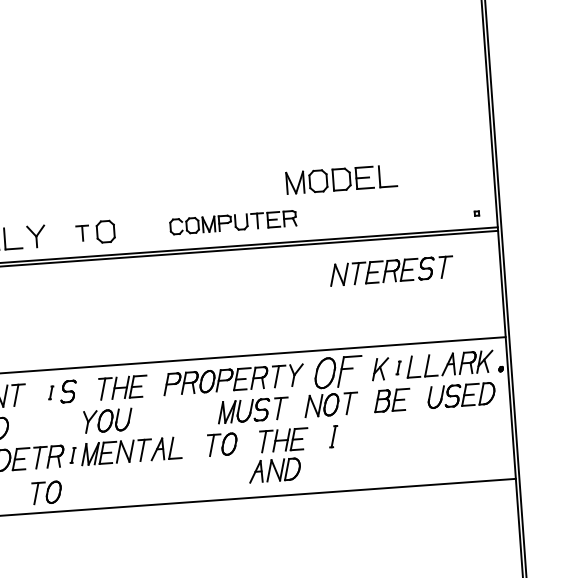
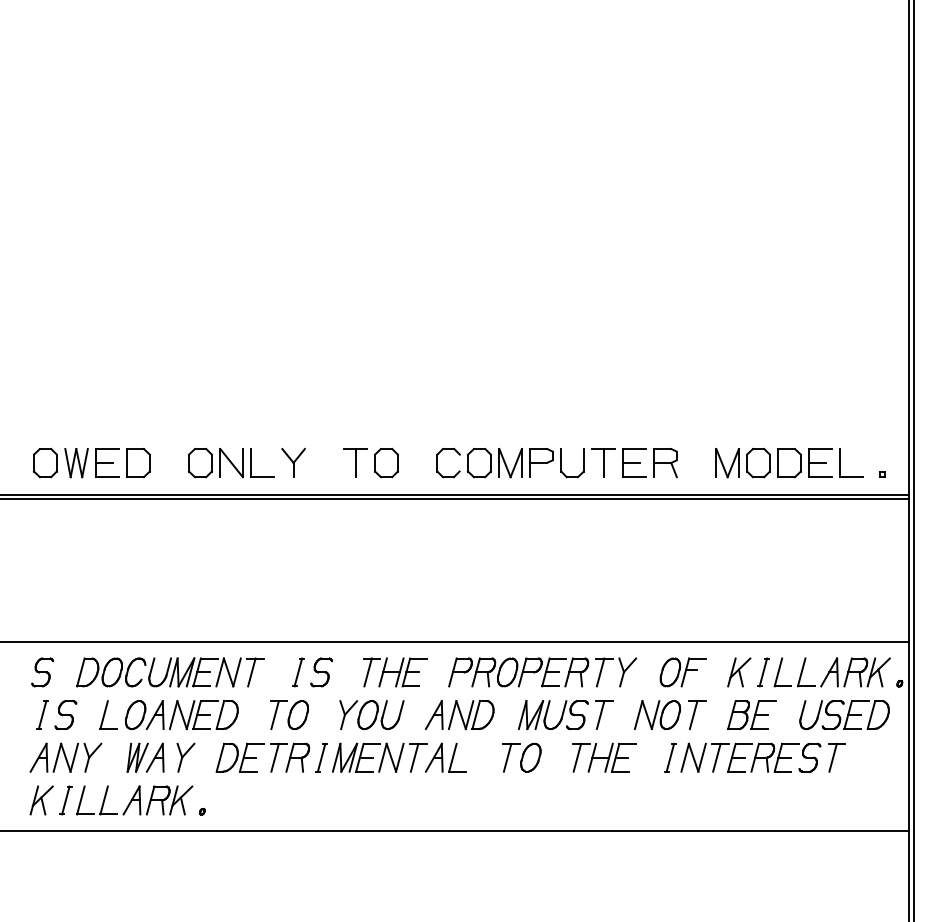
part: (341, 179) -> (789, 462), moved
part: (232, 222) -> (556, 463), size x1.43
part: (82, 232) -> (355, 462), size x1.43
part: (390, 270) -> (762, 757), moved
part: (398, 368) -> (763, 672), size x1.67
part: (338, 372) -> (682, 672), size x0.71
part: (51, 392) -> (298, 672), size x1.67
part: (73, 455) -> (321, 757), size x1.43
part: (274, 470) -> (459, 715), moved
part: (47, 493) -> (289, 715), moved

